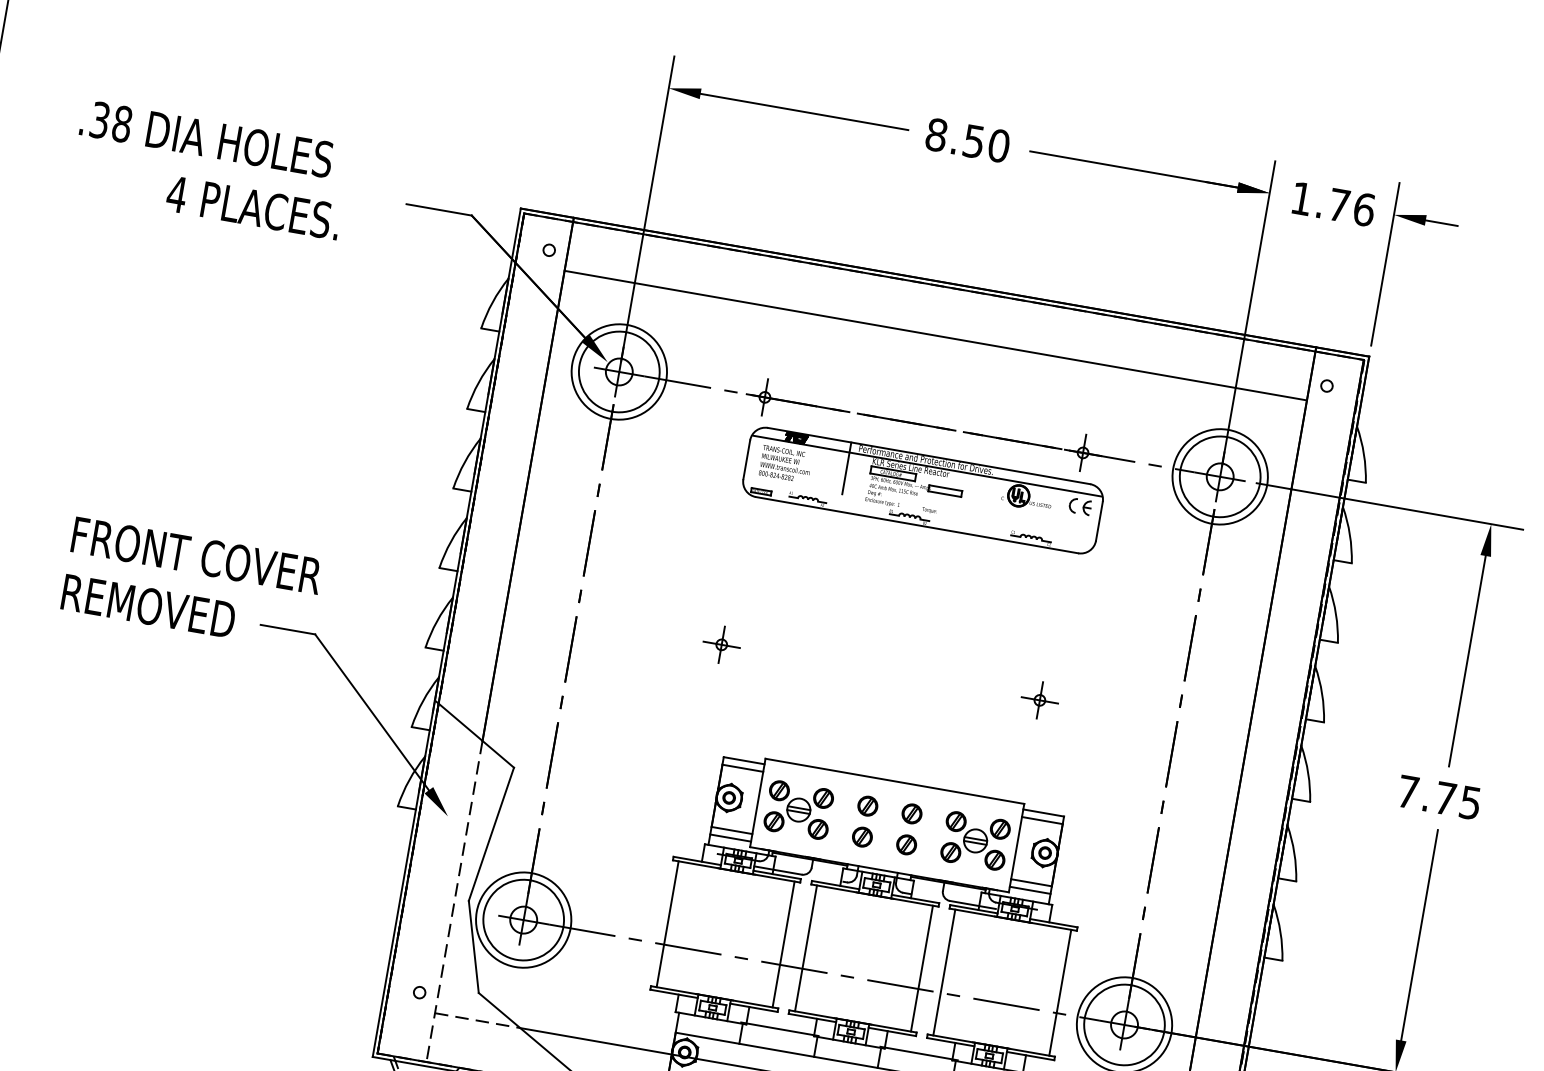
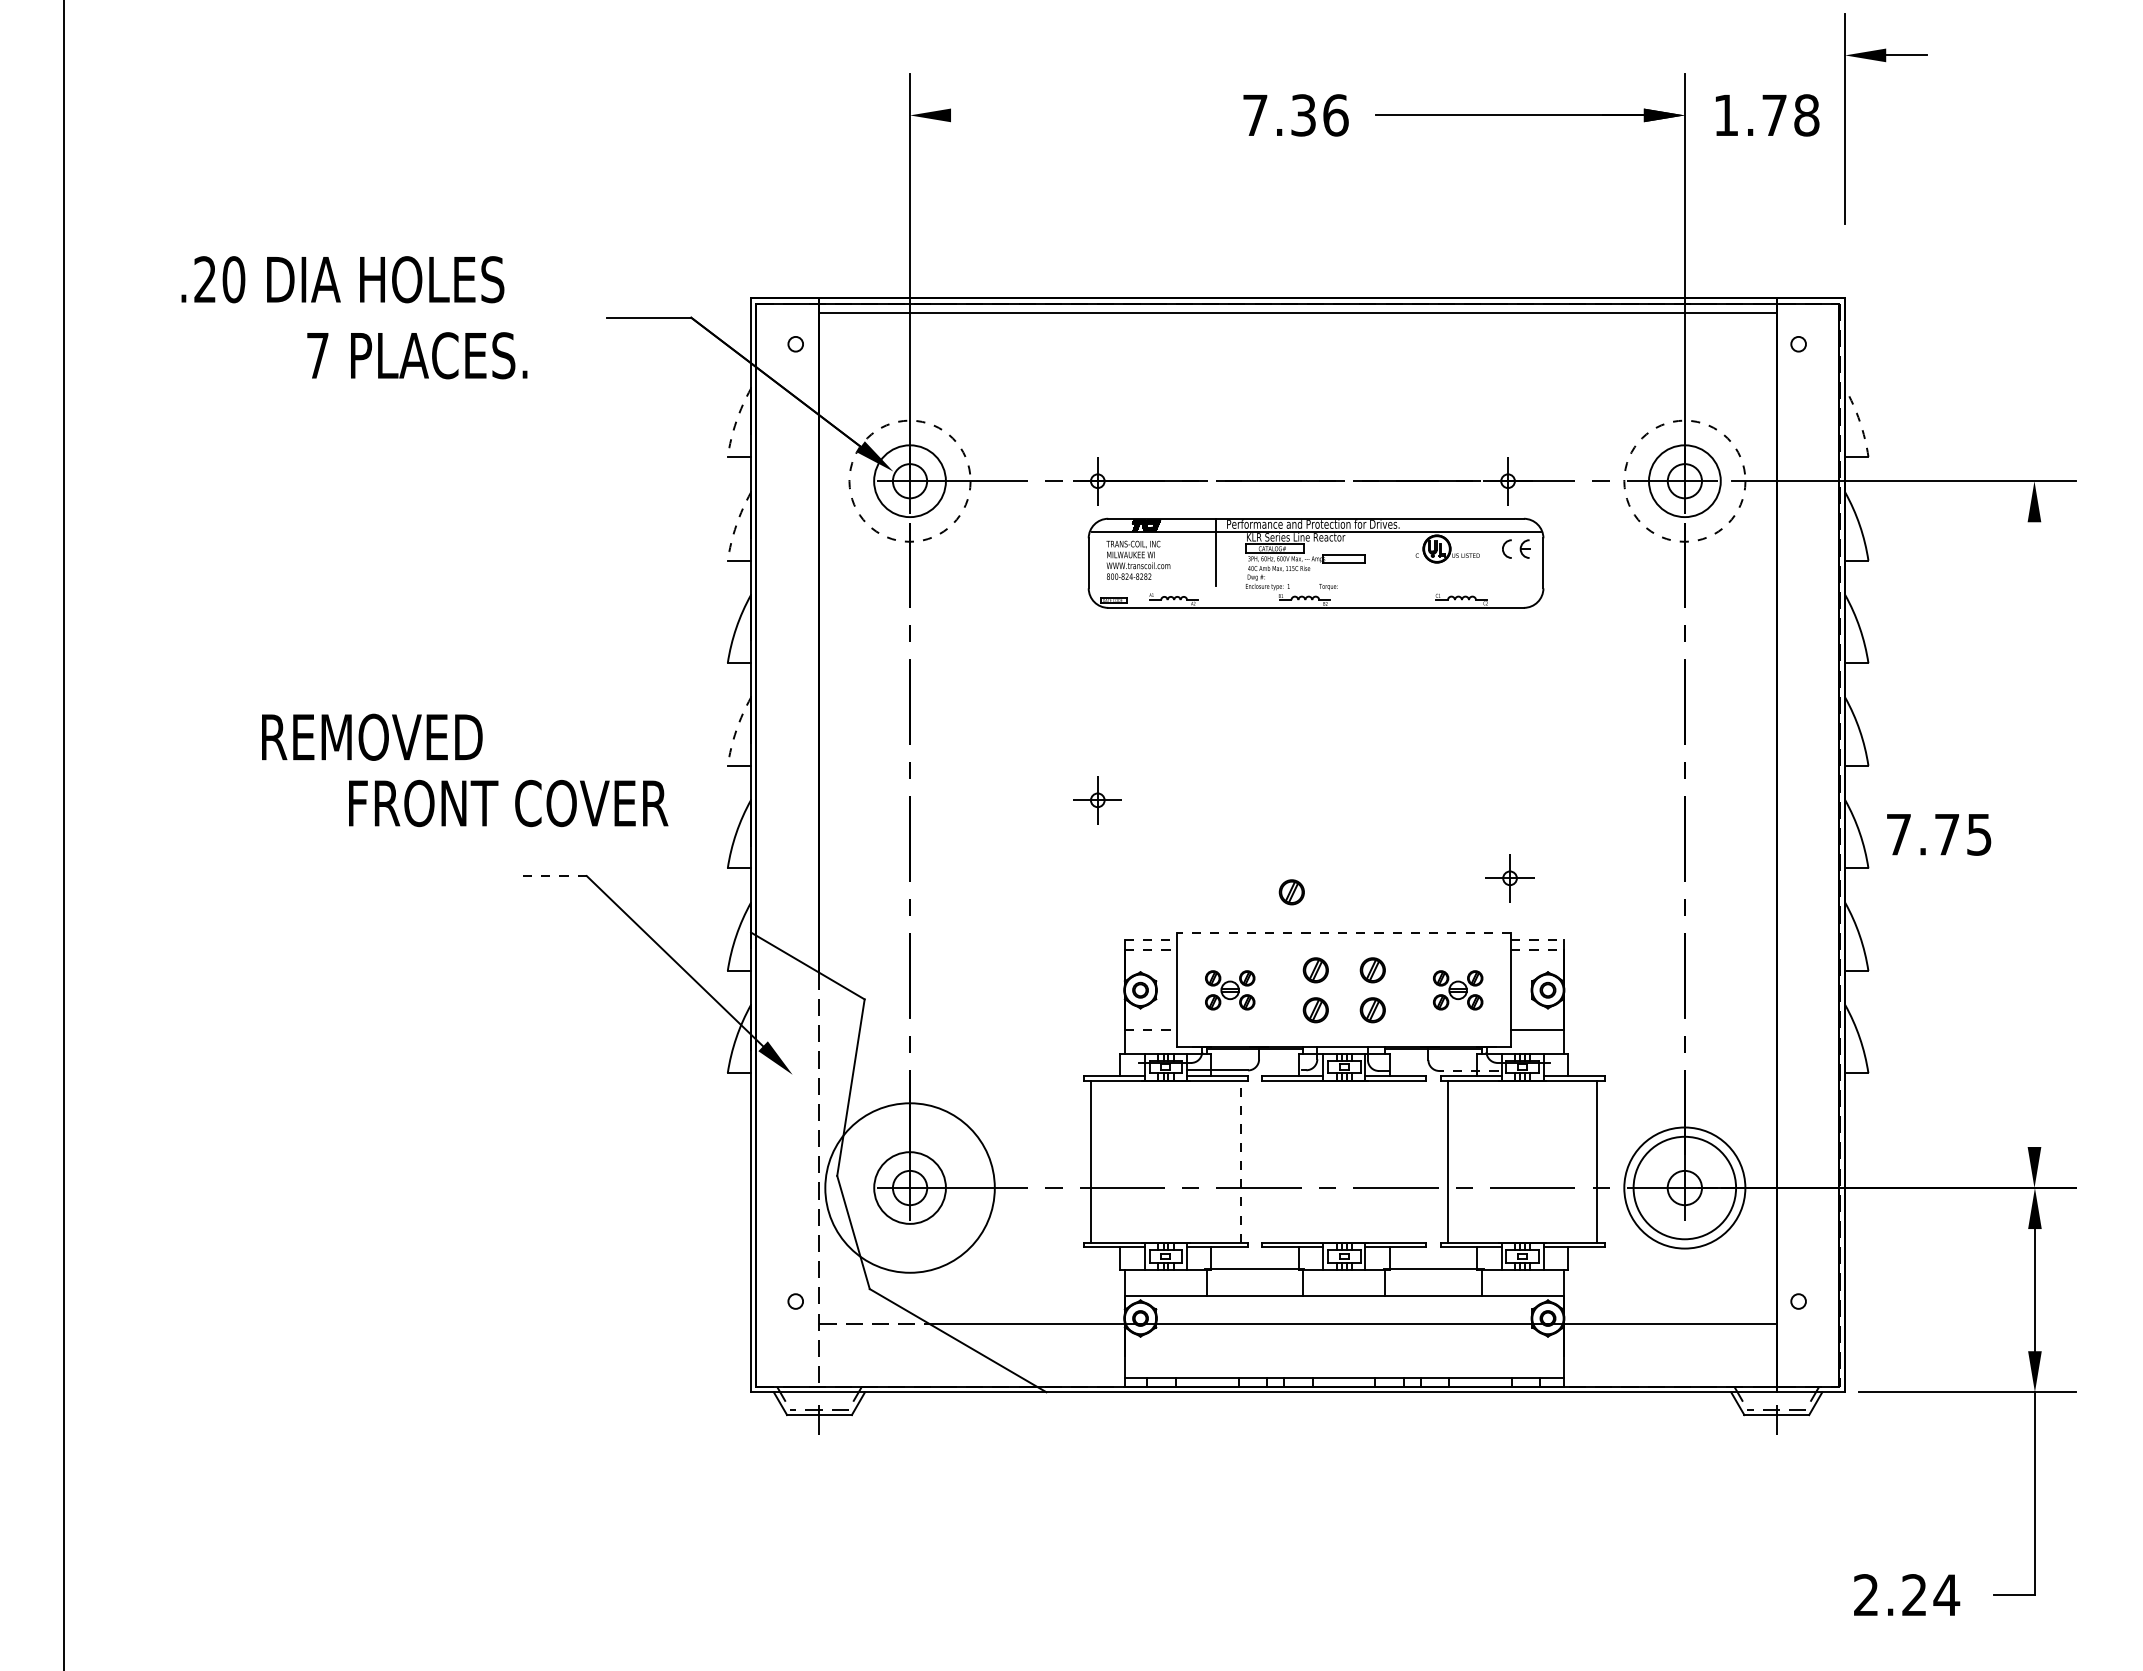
line: (804, 111) -> (1084, 115), removed
text: (111, 122) -> (219, 279), .38 -> .20
text: (967, 140) -> (1295, 115), 8.50 -> 7.36
text: (176, 194) -> (317, 355), 4 -> 7
text: (1364, 209) -> (1806, 115), 1.76 -> 1.78
part: (1385, 263) -> (1845, 118), moved
arc: (492, 302) -> (736, 421), solid -> dashed
line: (935, 335) -> (1297, 312), moved
circle: (619, 371) -> (909, 480), size x0.7
circle: (619, 371) -> (909, 480), solid -> dashed
arc: (478, 382) -> (736, 525), solid -> dashed
arc: (1363, 454) -> (1859, 421), solid -> dashed
circle: (1220, 476) -> (1684, 480), size x0.7
circle: (1220, 476) -> (1684, 480), solid -> dashed
arc: (451, 541) -> (736, 730), solid -> dashed
text: (196, 555) -> (508, 803), moved
text: (148, 605) -> (372, 736), moved
line: (287, 629) -> (551, 876), solid -> dashed
line: (1467, 660) -> (2034, 657), removed
part: (1039, 700) -> (1509, 878), moved
part: (859, 742) -> (1291, 892), added
line: (744, 760) -> (1151, 940), solid -> dashed
line: (743, 768) -> (1151, 950), solid -> dashed
line: (895, 781) -> (1344, 933), solid -> dashed
text: (1439, 797) -> (1939, 834), moved
part: (798, 810) -> (1229, 990), size x0.6
line: (1043, 813) -> (1537, 940), solid -> dashed
line: (1042, 820) -> (1537, 950), solid -> dashed
line: (732, 830) -> (1151, 1030), solid -> dashed
line: (730, 838) -> (1150, 1040), removed
part: (974, 841) -> (1457, 990), size x0.6
line: (1030, 890) -> (1537, 1040), removed
line: (972, 904) -> (1468, 1070), solid -> dashed
circle: (523, 919) -> (909, 1187), size x0.7
circle: (523, 919) -> (909, 1187), size x1.4
line: (1419, 935) -> (2034, 1011), removed
line: (783, 944) -> (1240, 1161), solid -> dashed
line: (806, 948) -> (1269, 1161), removed
line: (922, 968) -> (1419, 1161), removed

